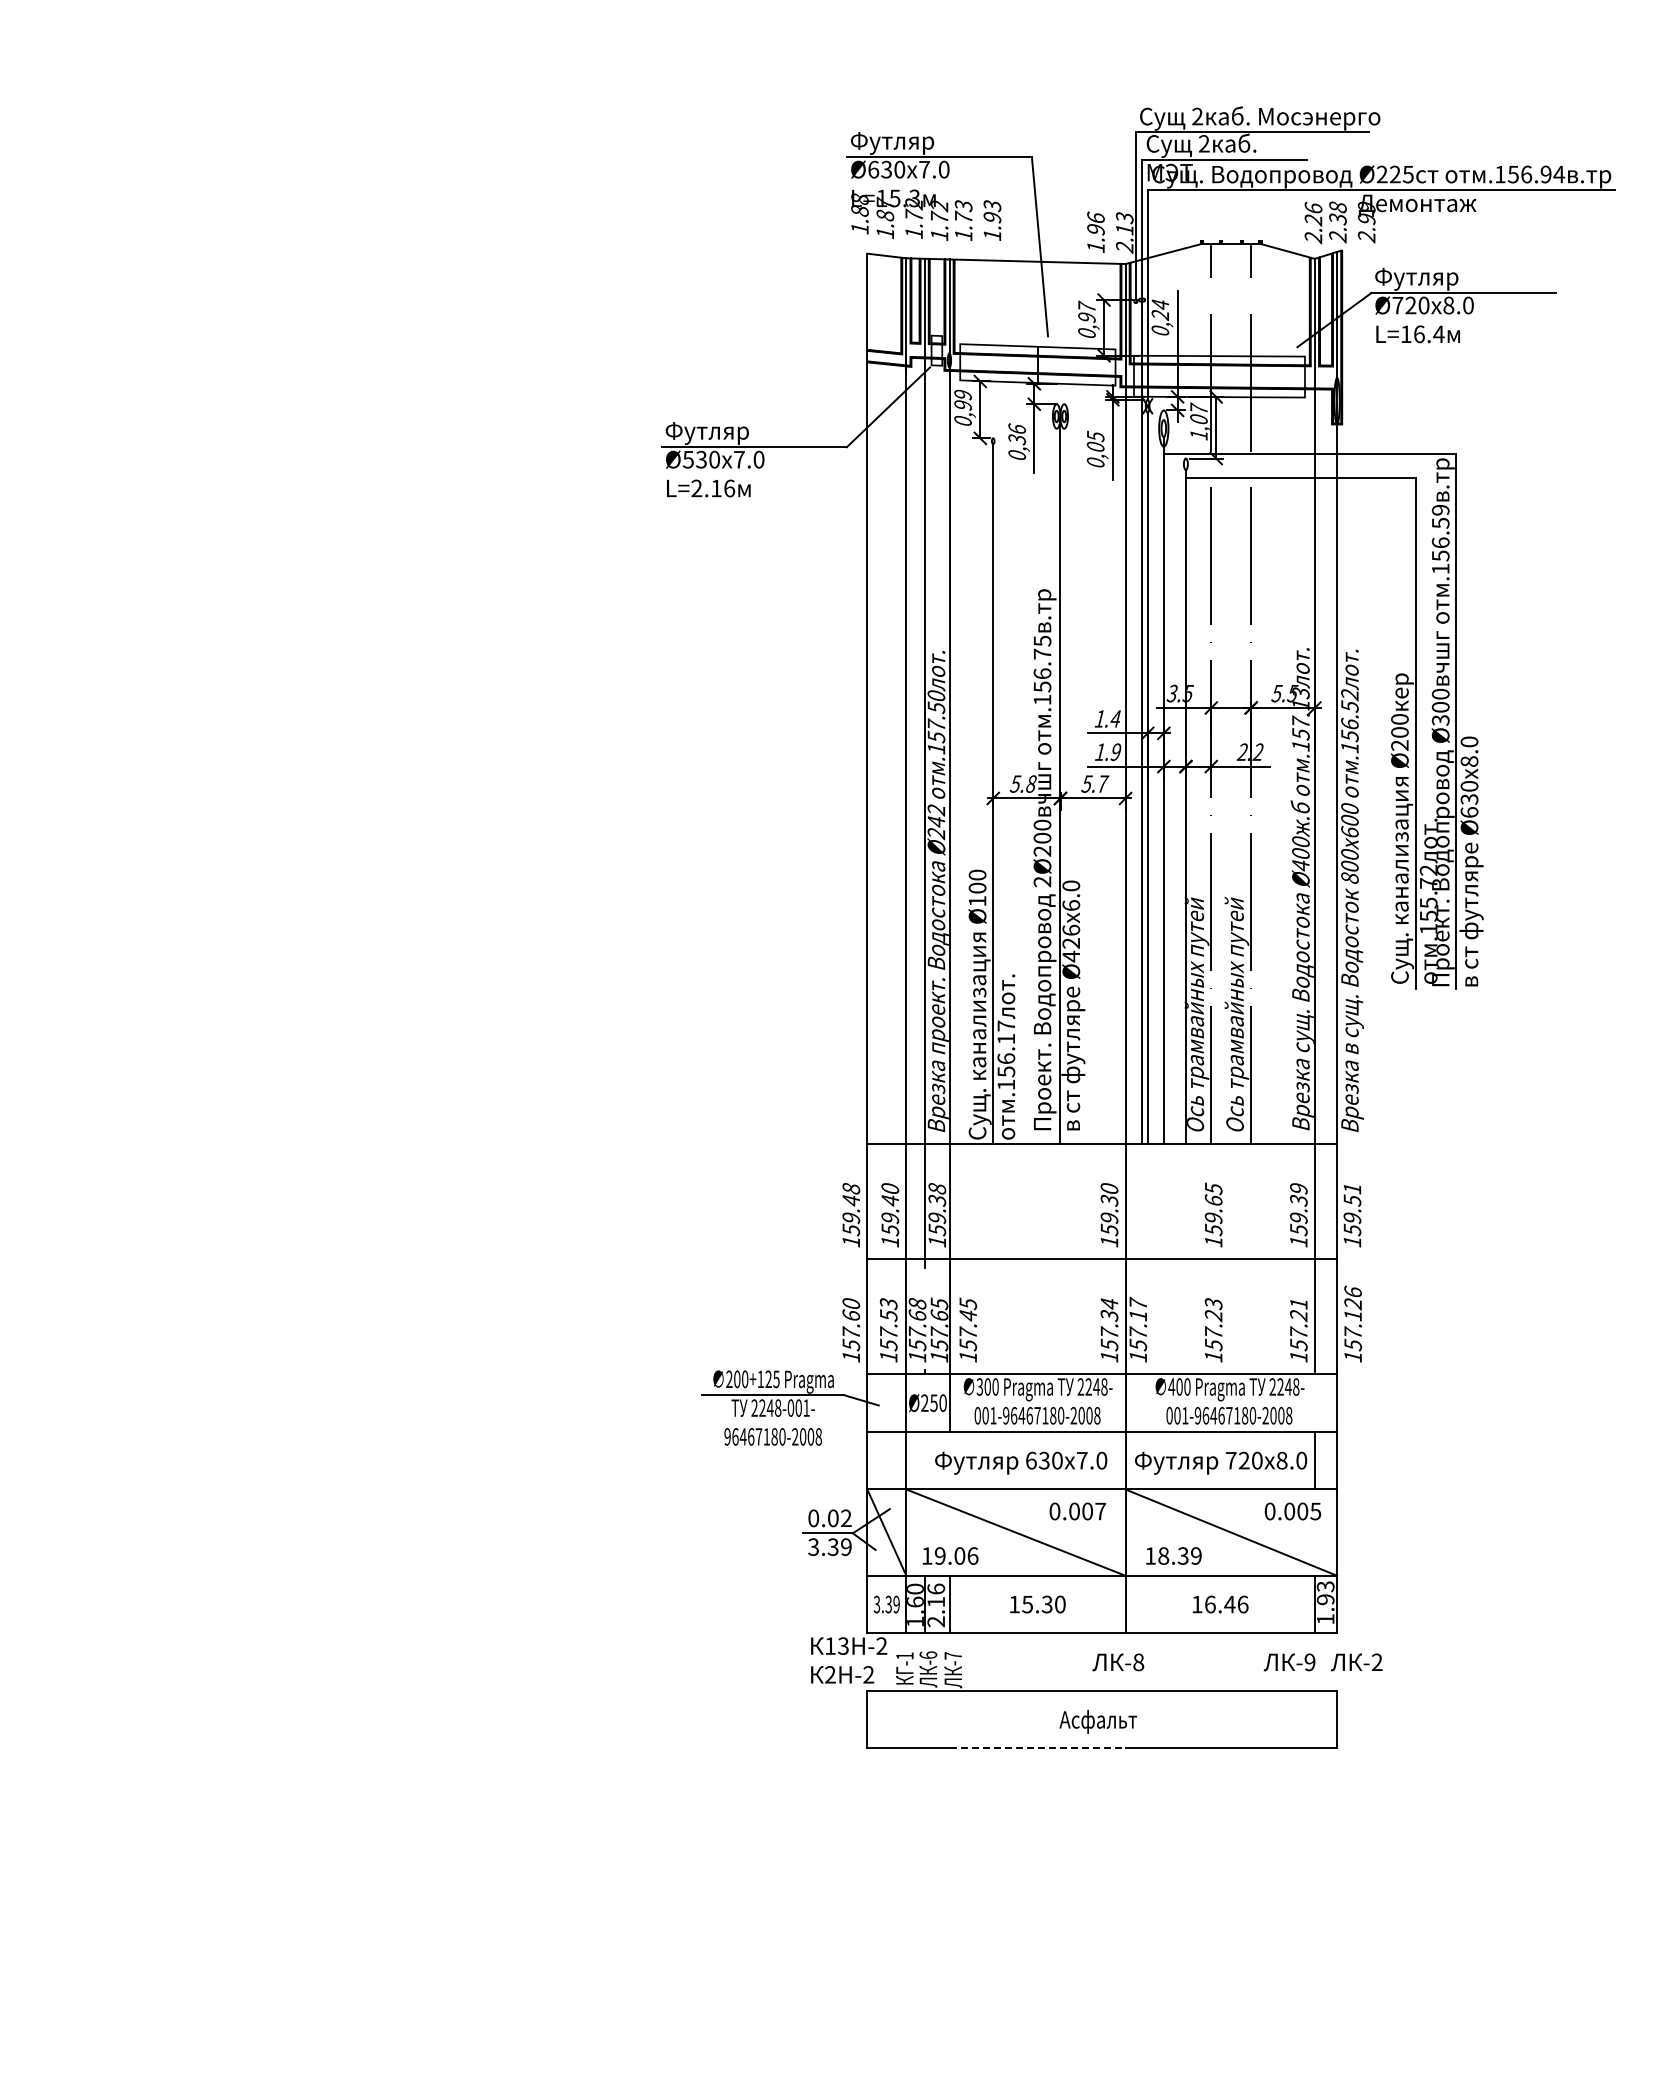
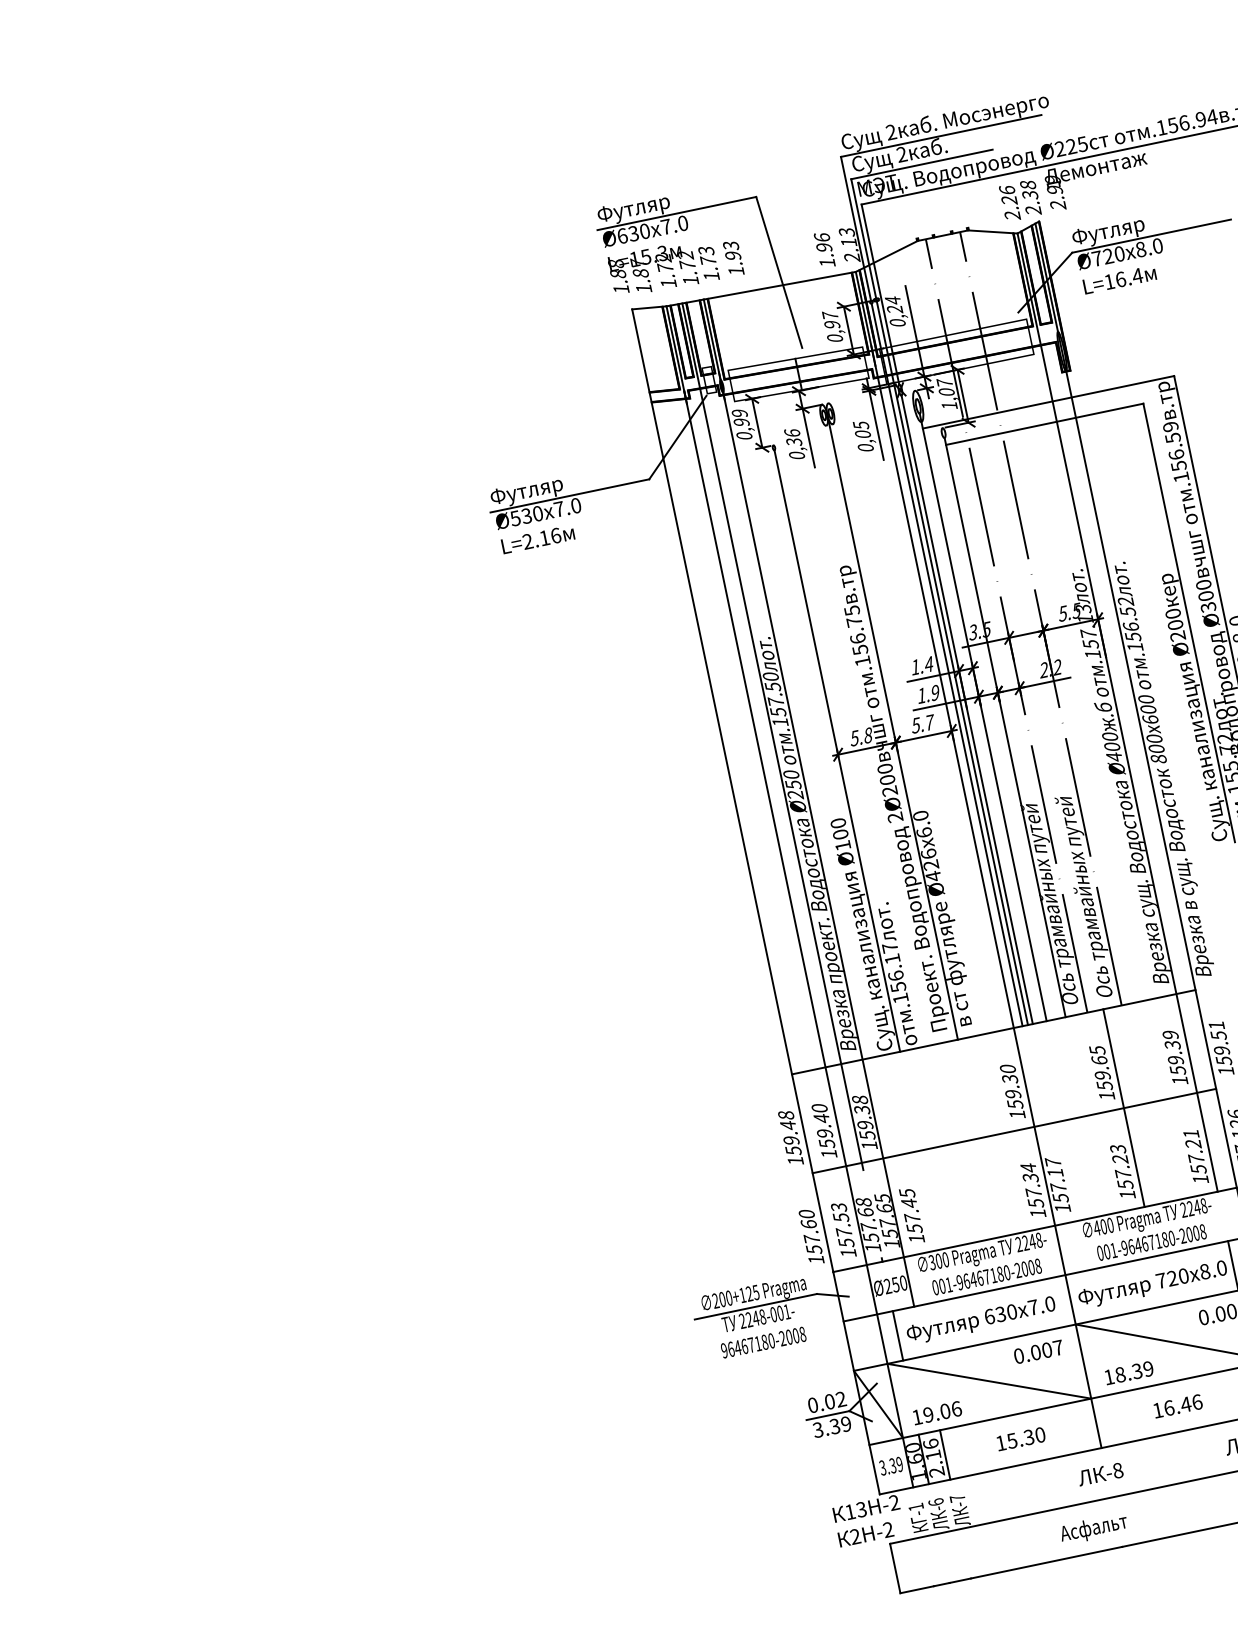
line: (1135, 723) -> (946, 664), added
text: (936, 816) -> (792, 780), Ø242 -> Ø250
line: (1229, 1259) -> (1123, 1108), added
line: (924, 1460) -> (897, 1335), added
line: (1038, 1748) -> (1047, 1562), dashed -> solid

